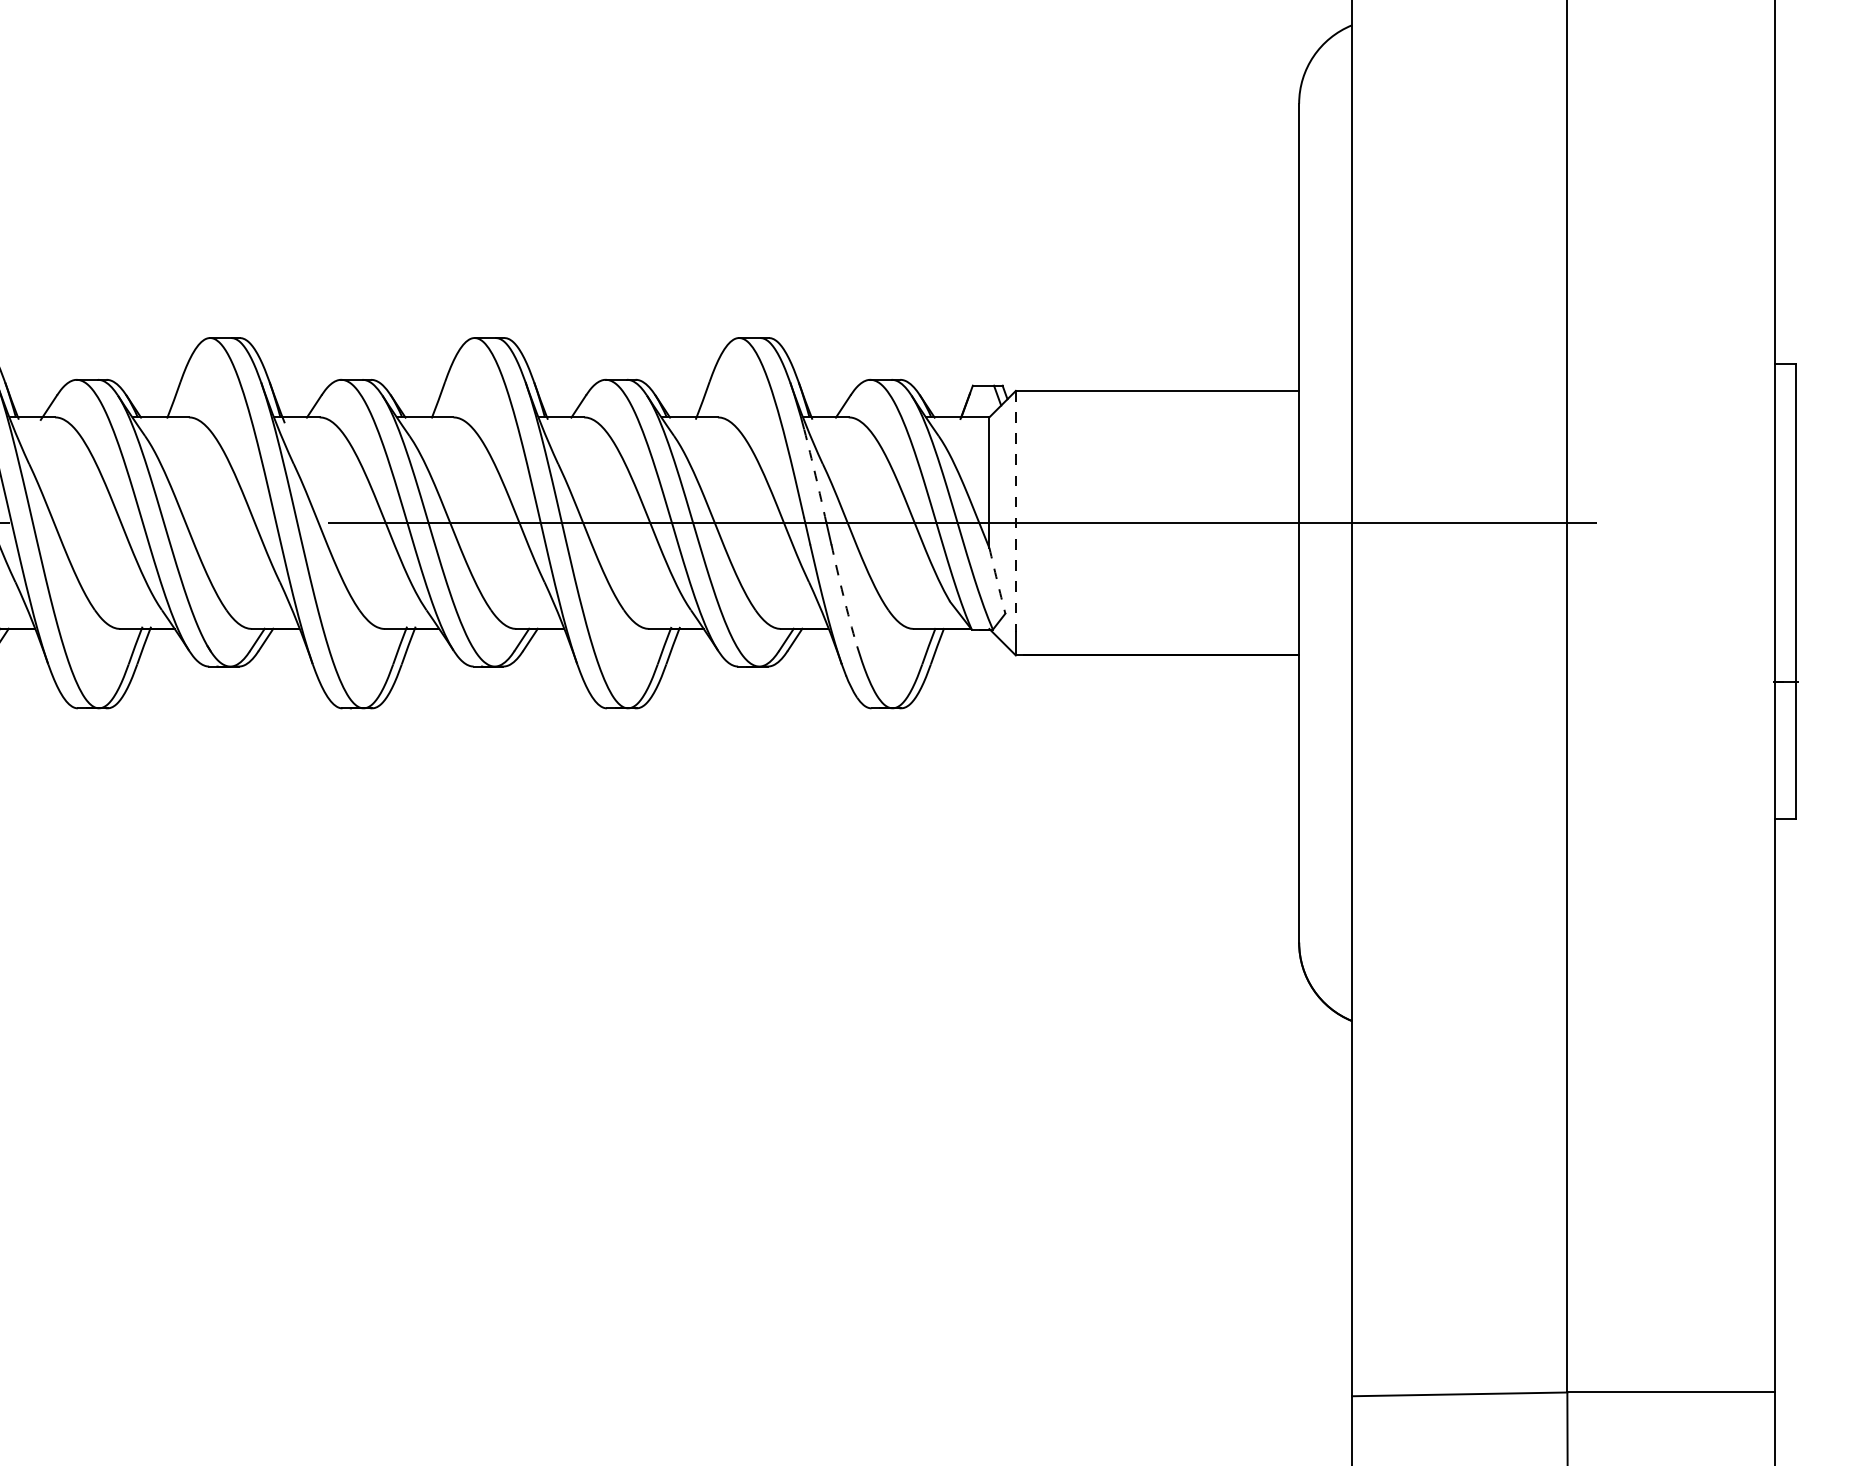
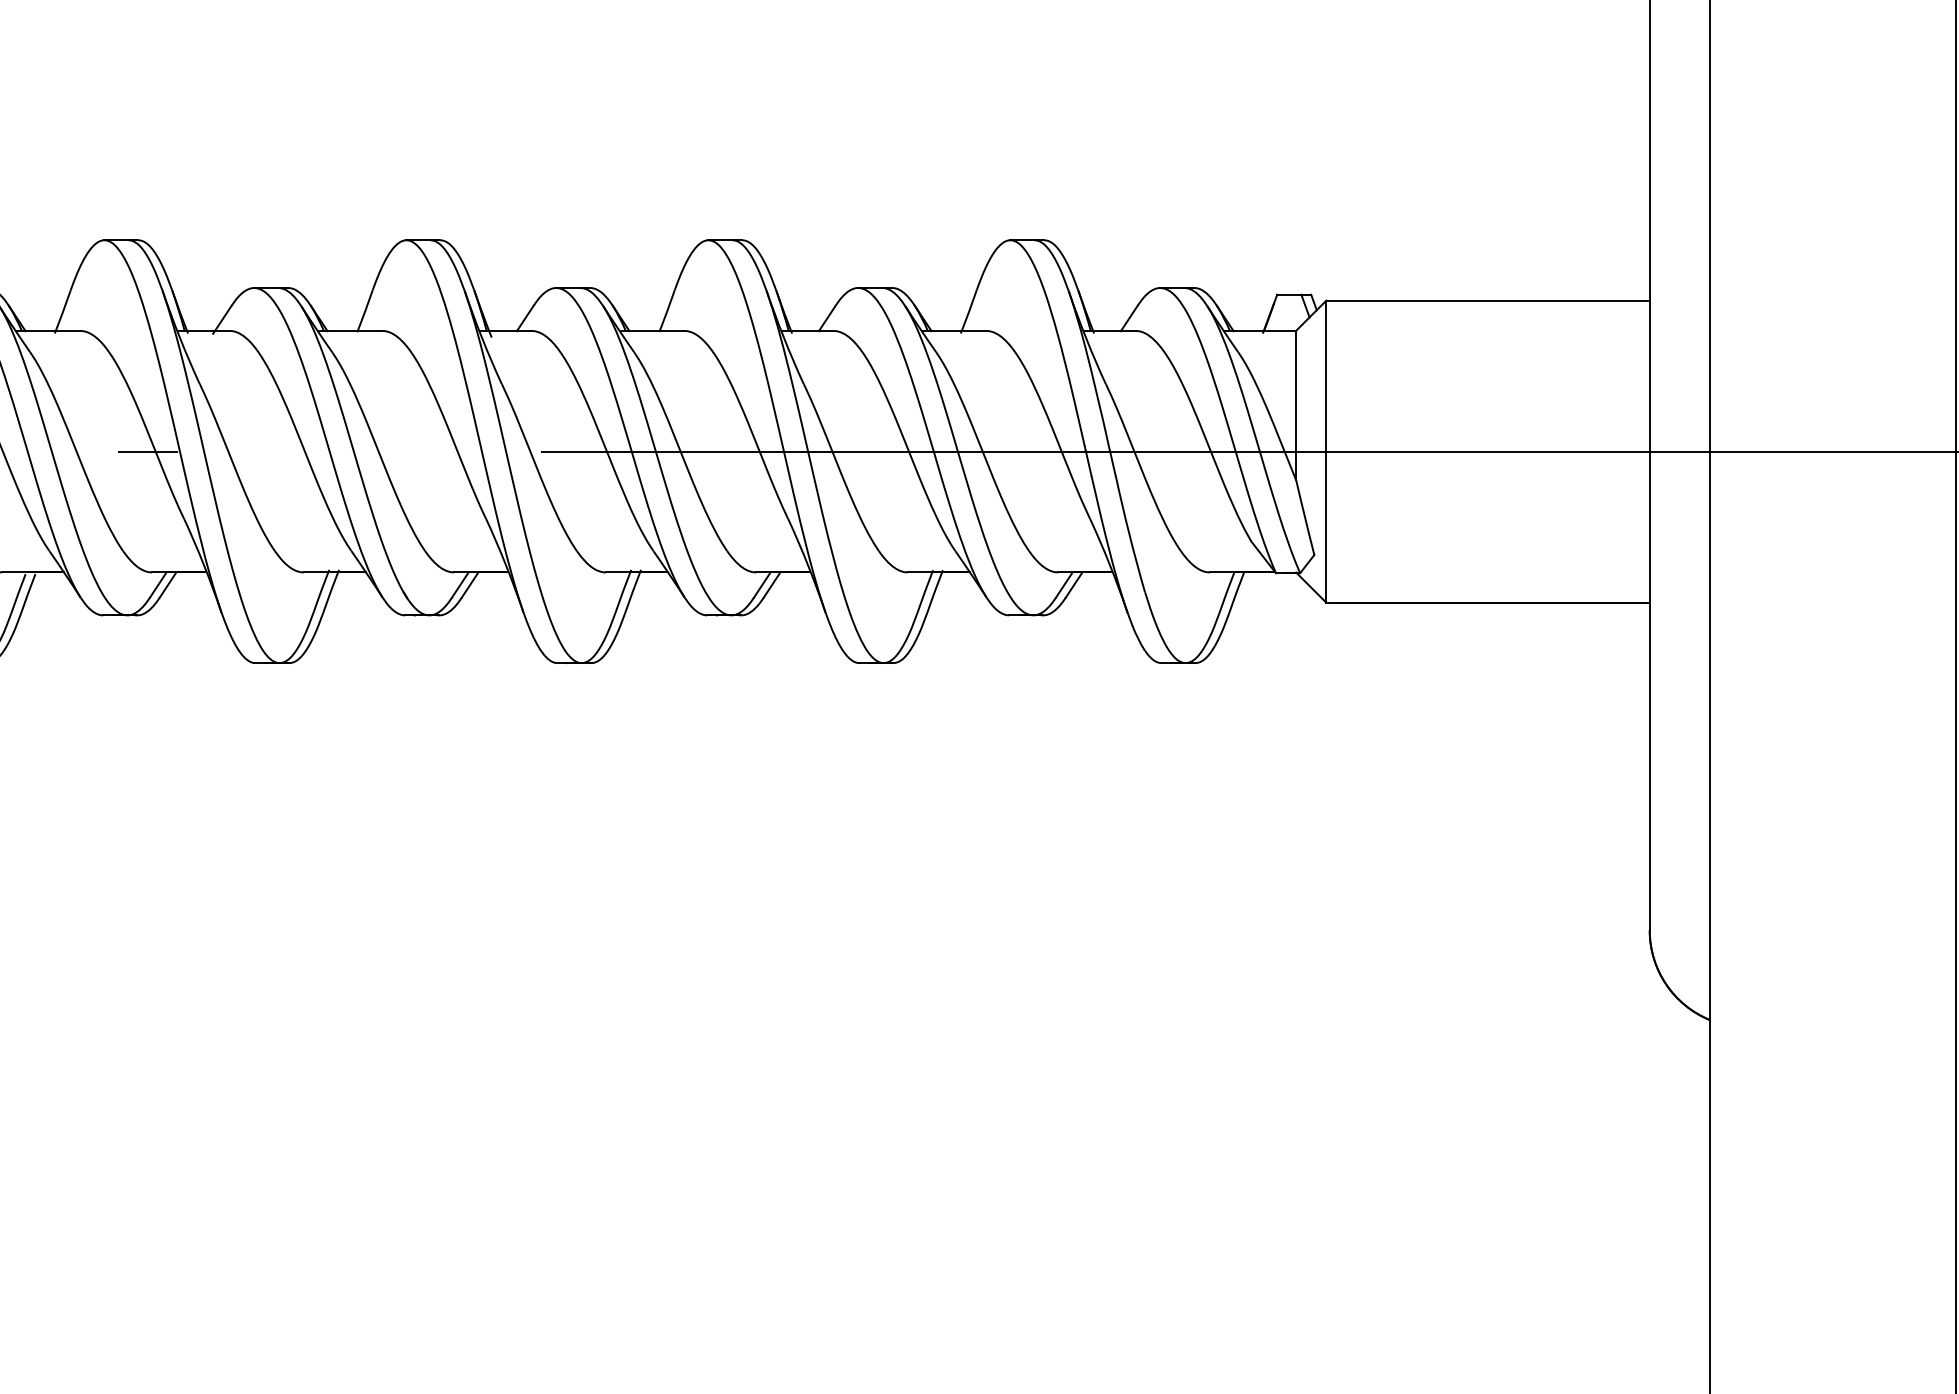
arc: (815, 475) -> (1097, 397), dashed -> solid
line: (1015, 511) -> (1325, 438), dashed -> solid
arc: (997, 580) -> (1305, 517), dashed -> solid
arc: (843, 595) -> (1129, 534), dashed -> solid

